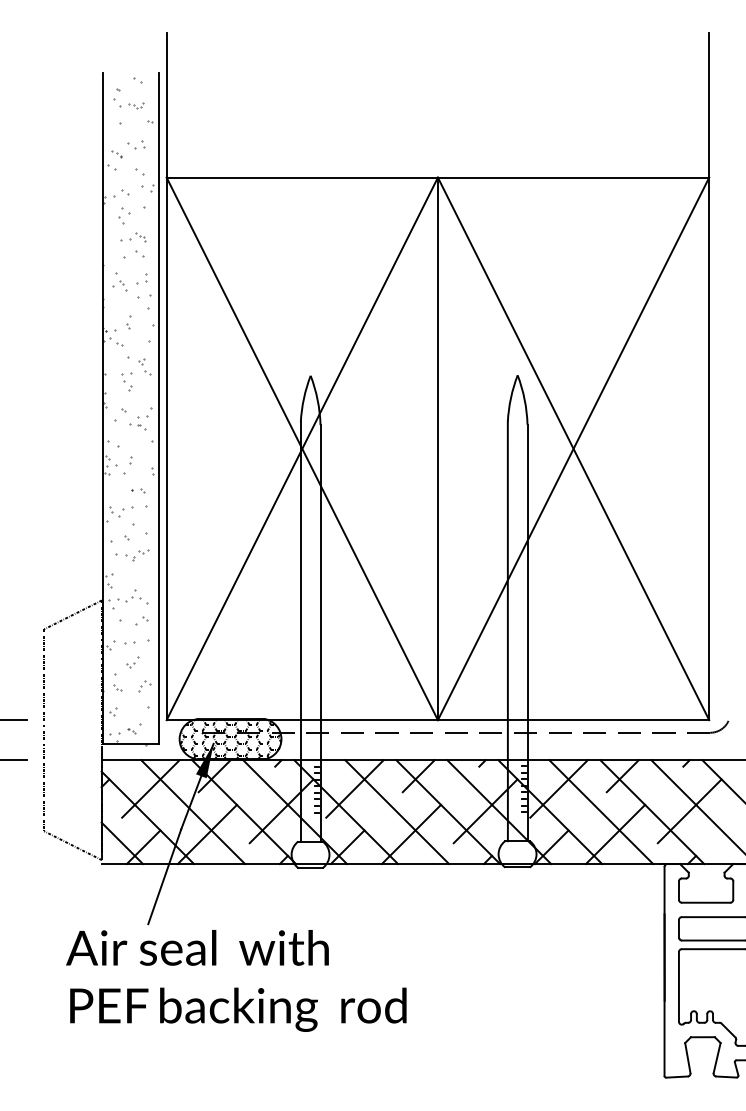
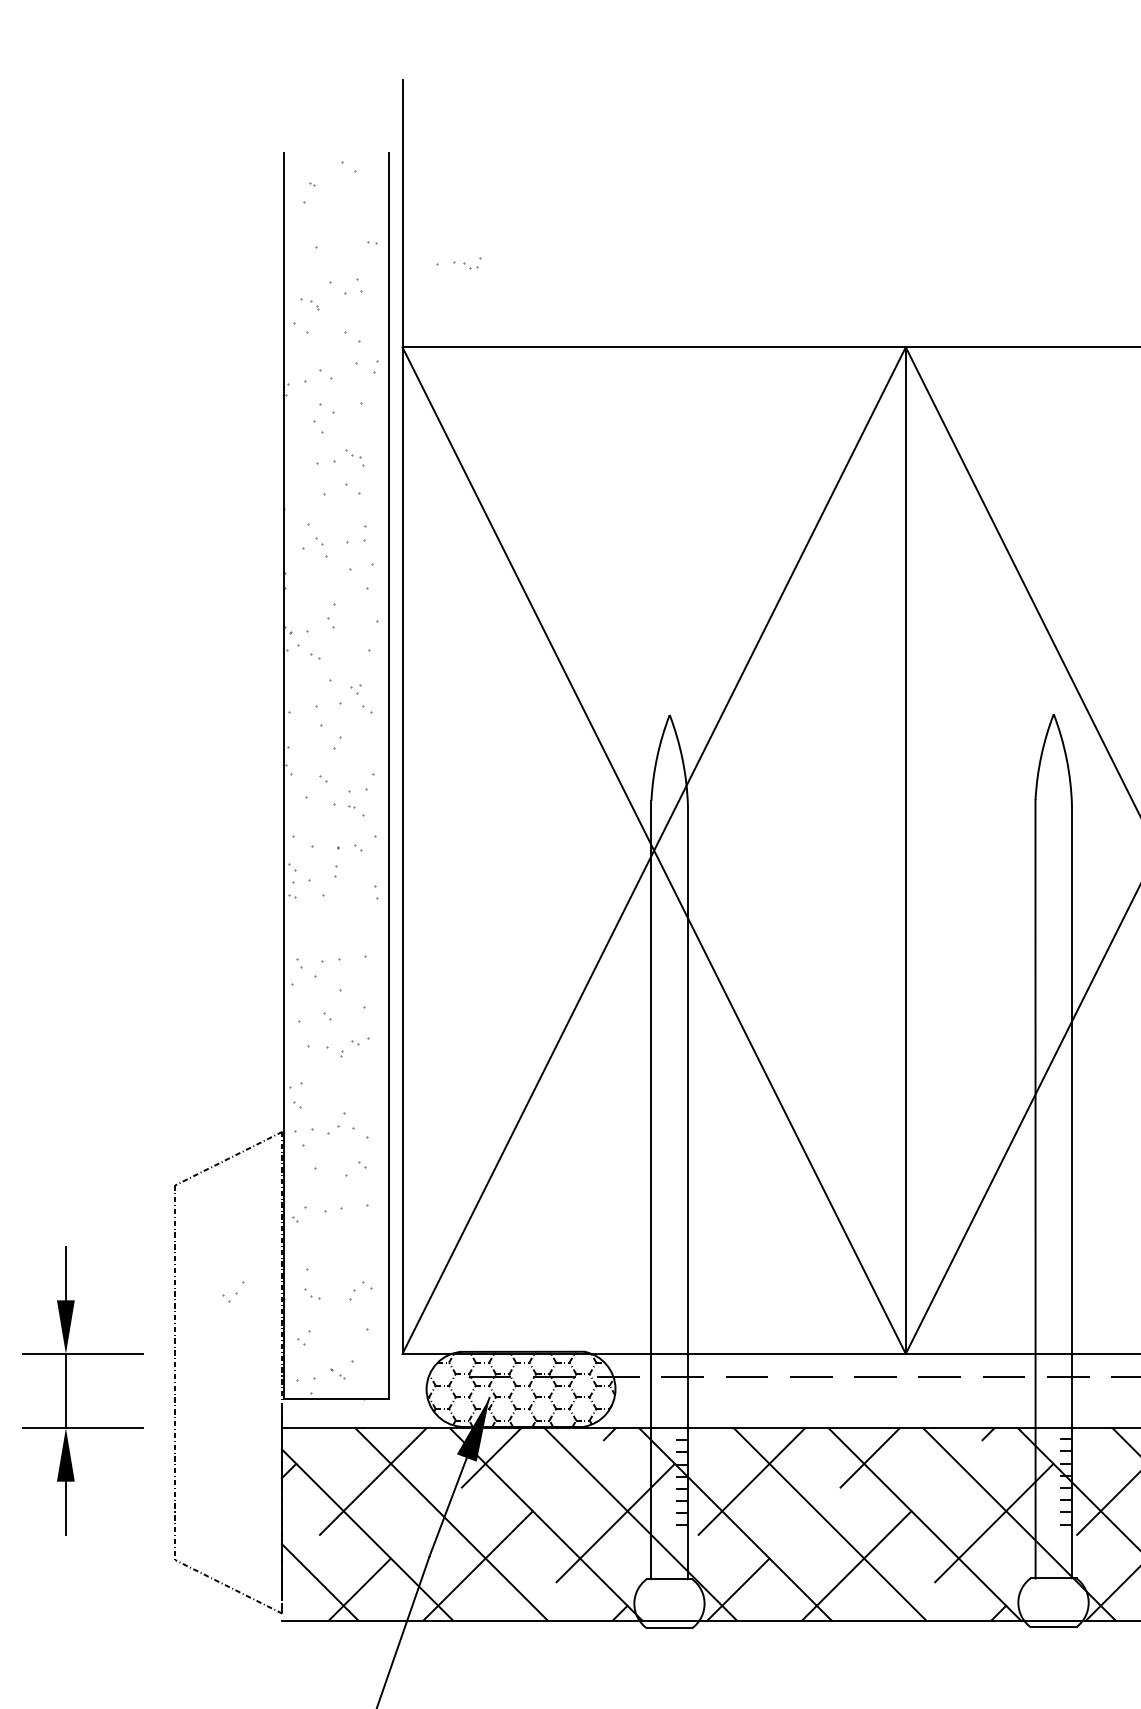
part: (131, 105) -> (459, 263), moved
part: (126, 381) -> (327, 725), size x1.4
part: (138, 490) -> (350, 848), moved
part: (132, 662) -> (233, 1291), moved

